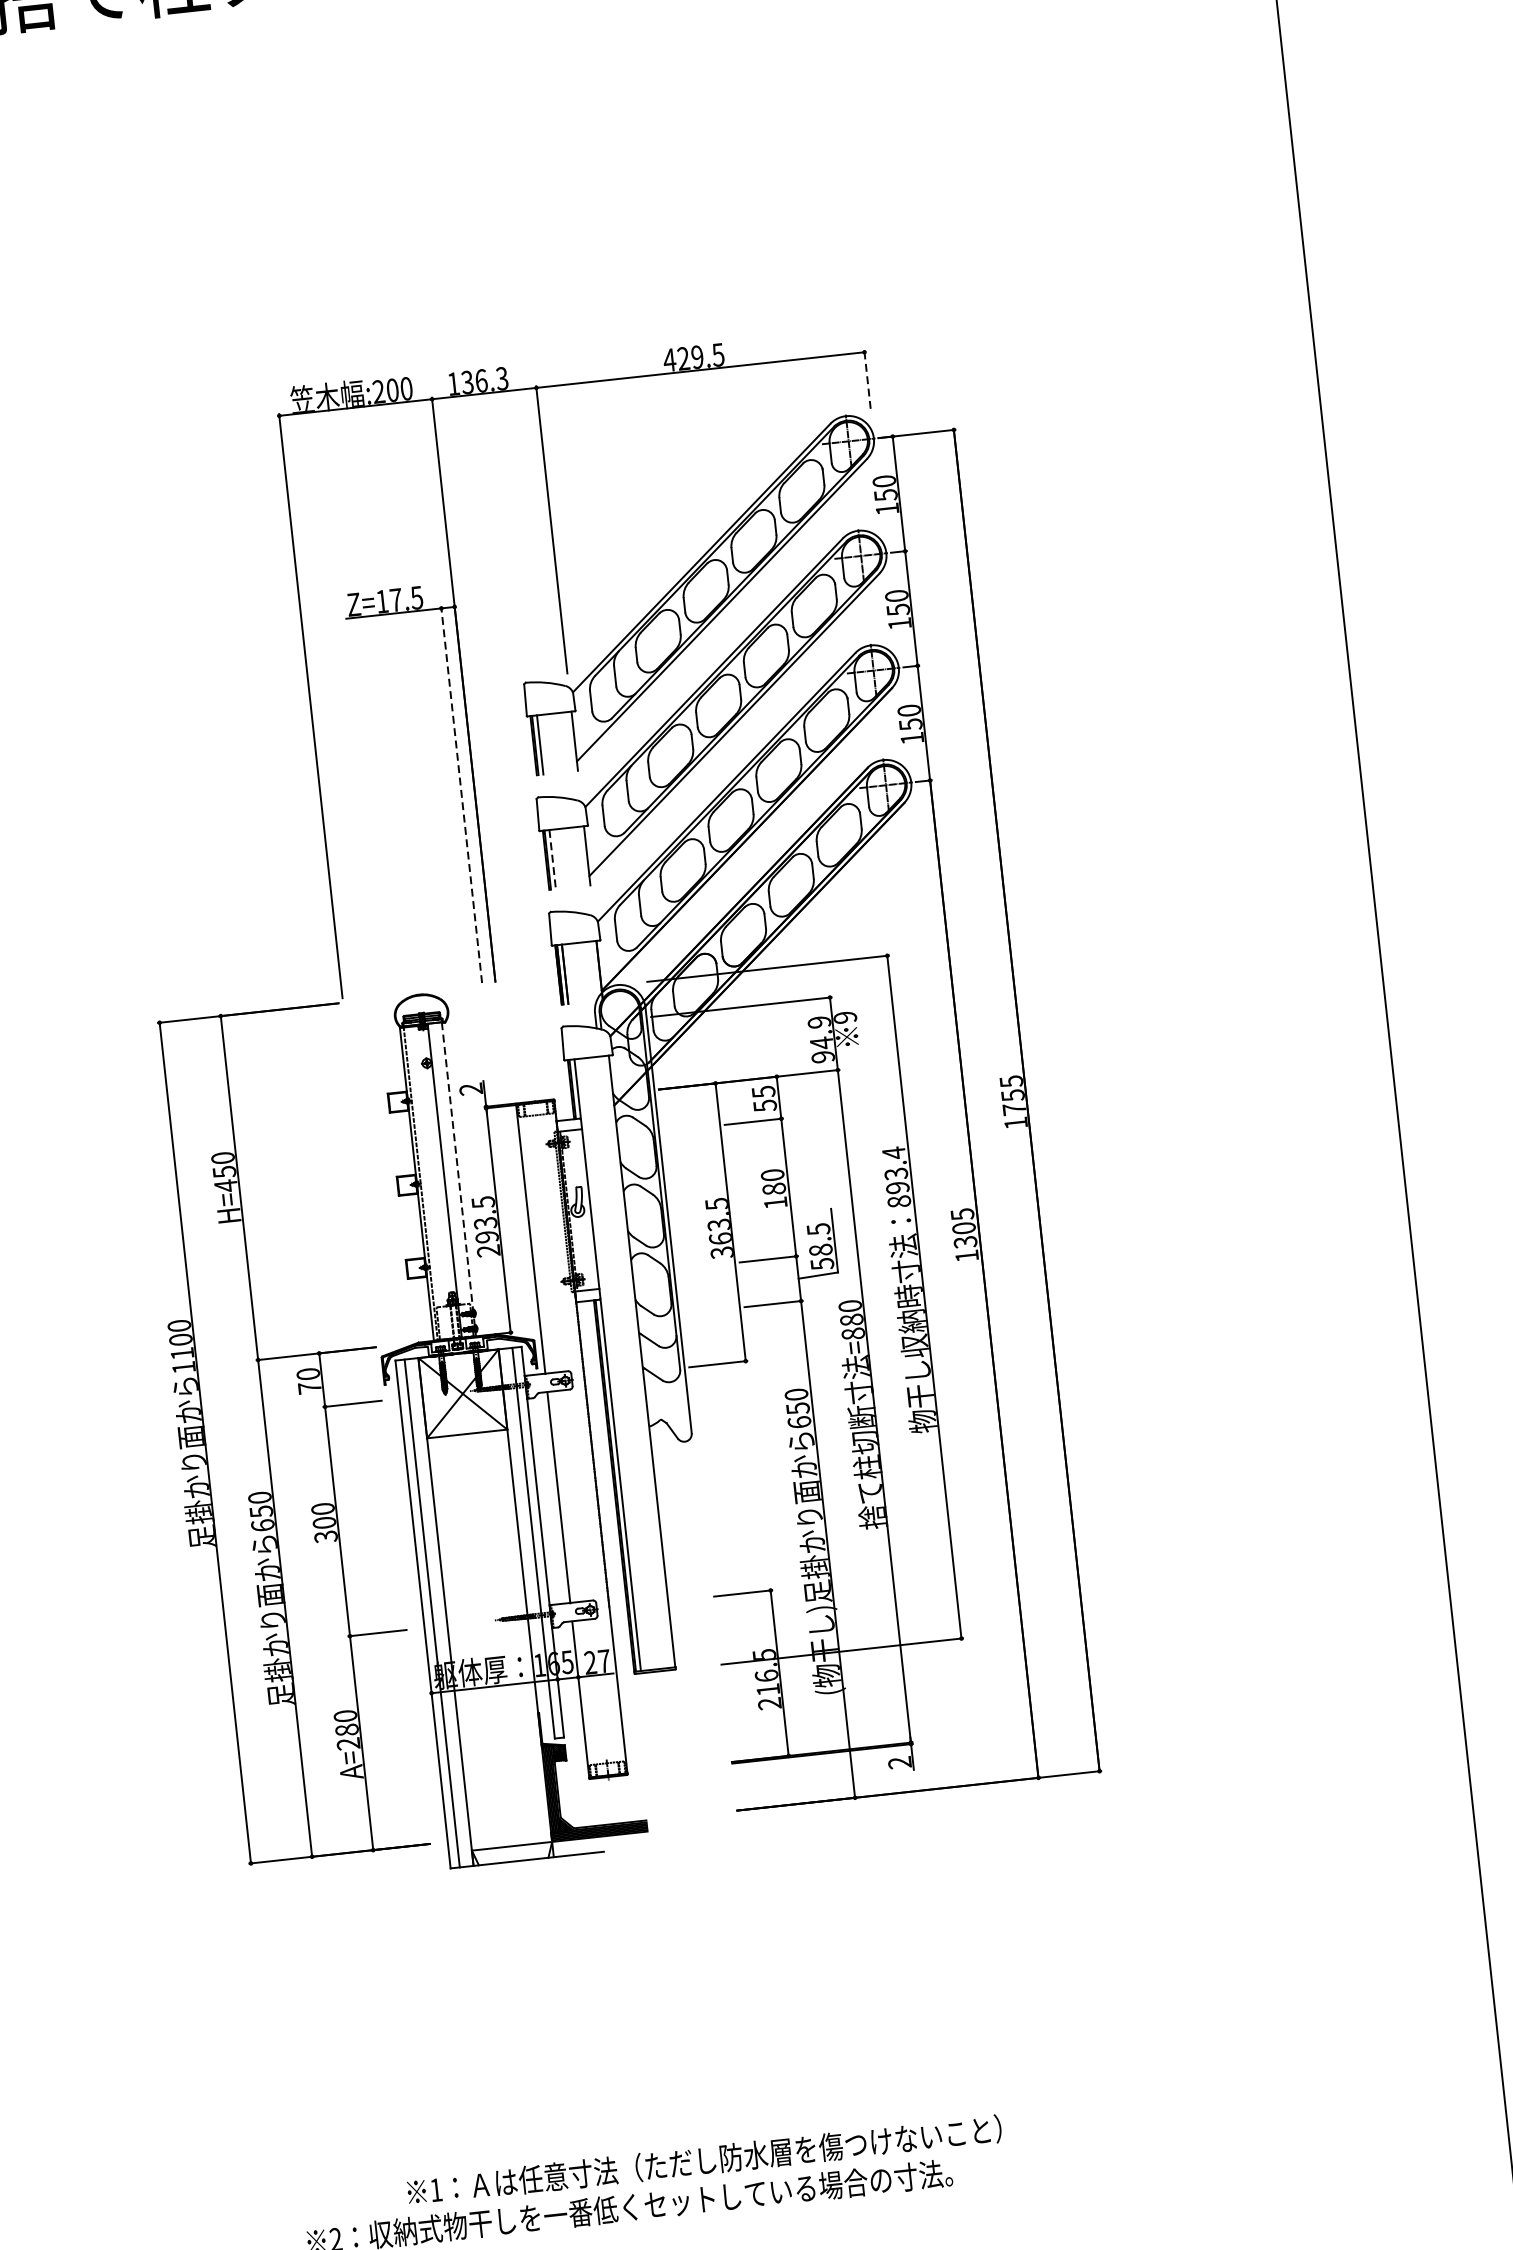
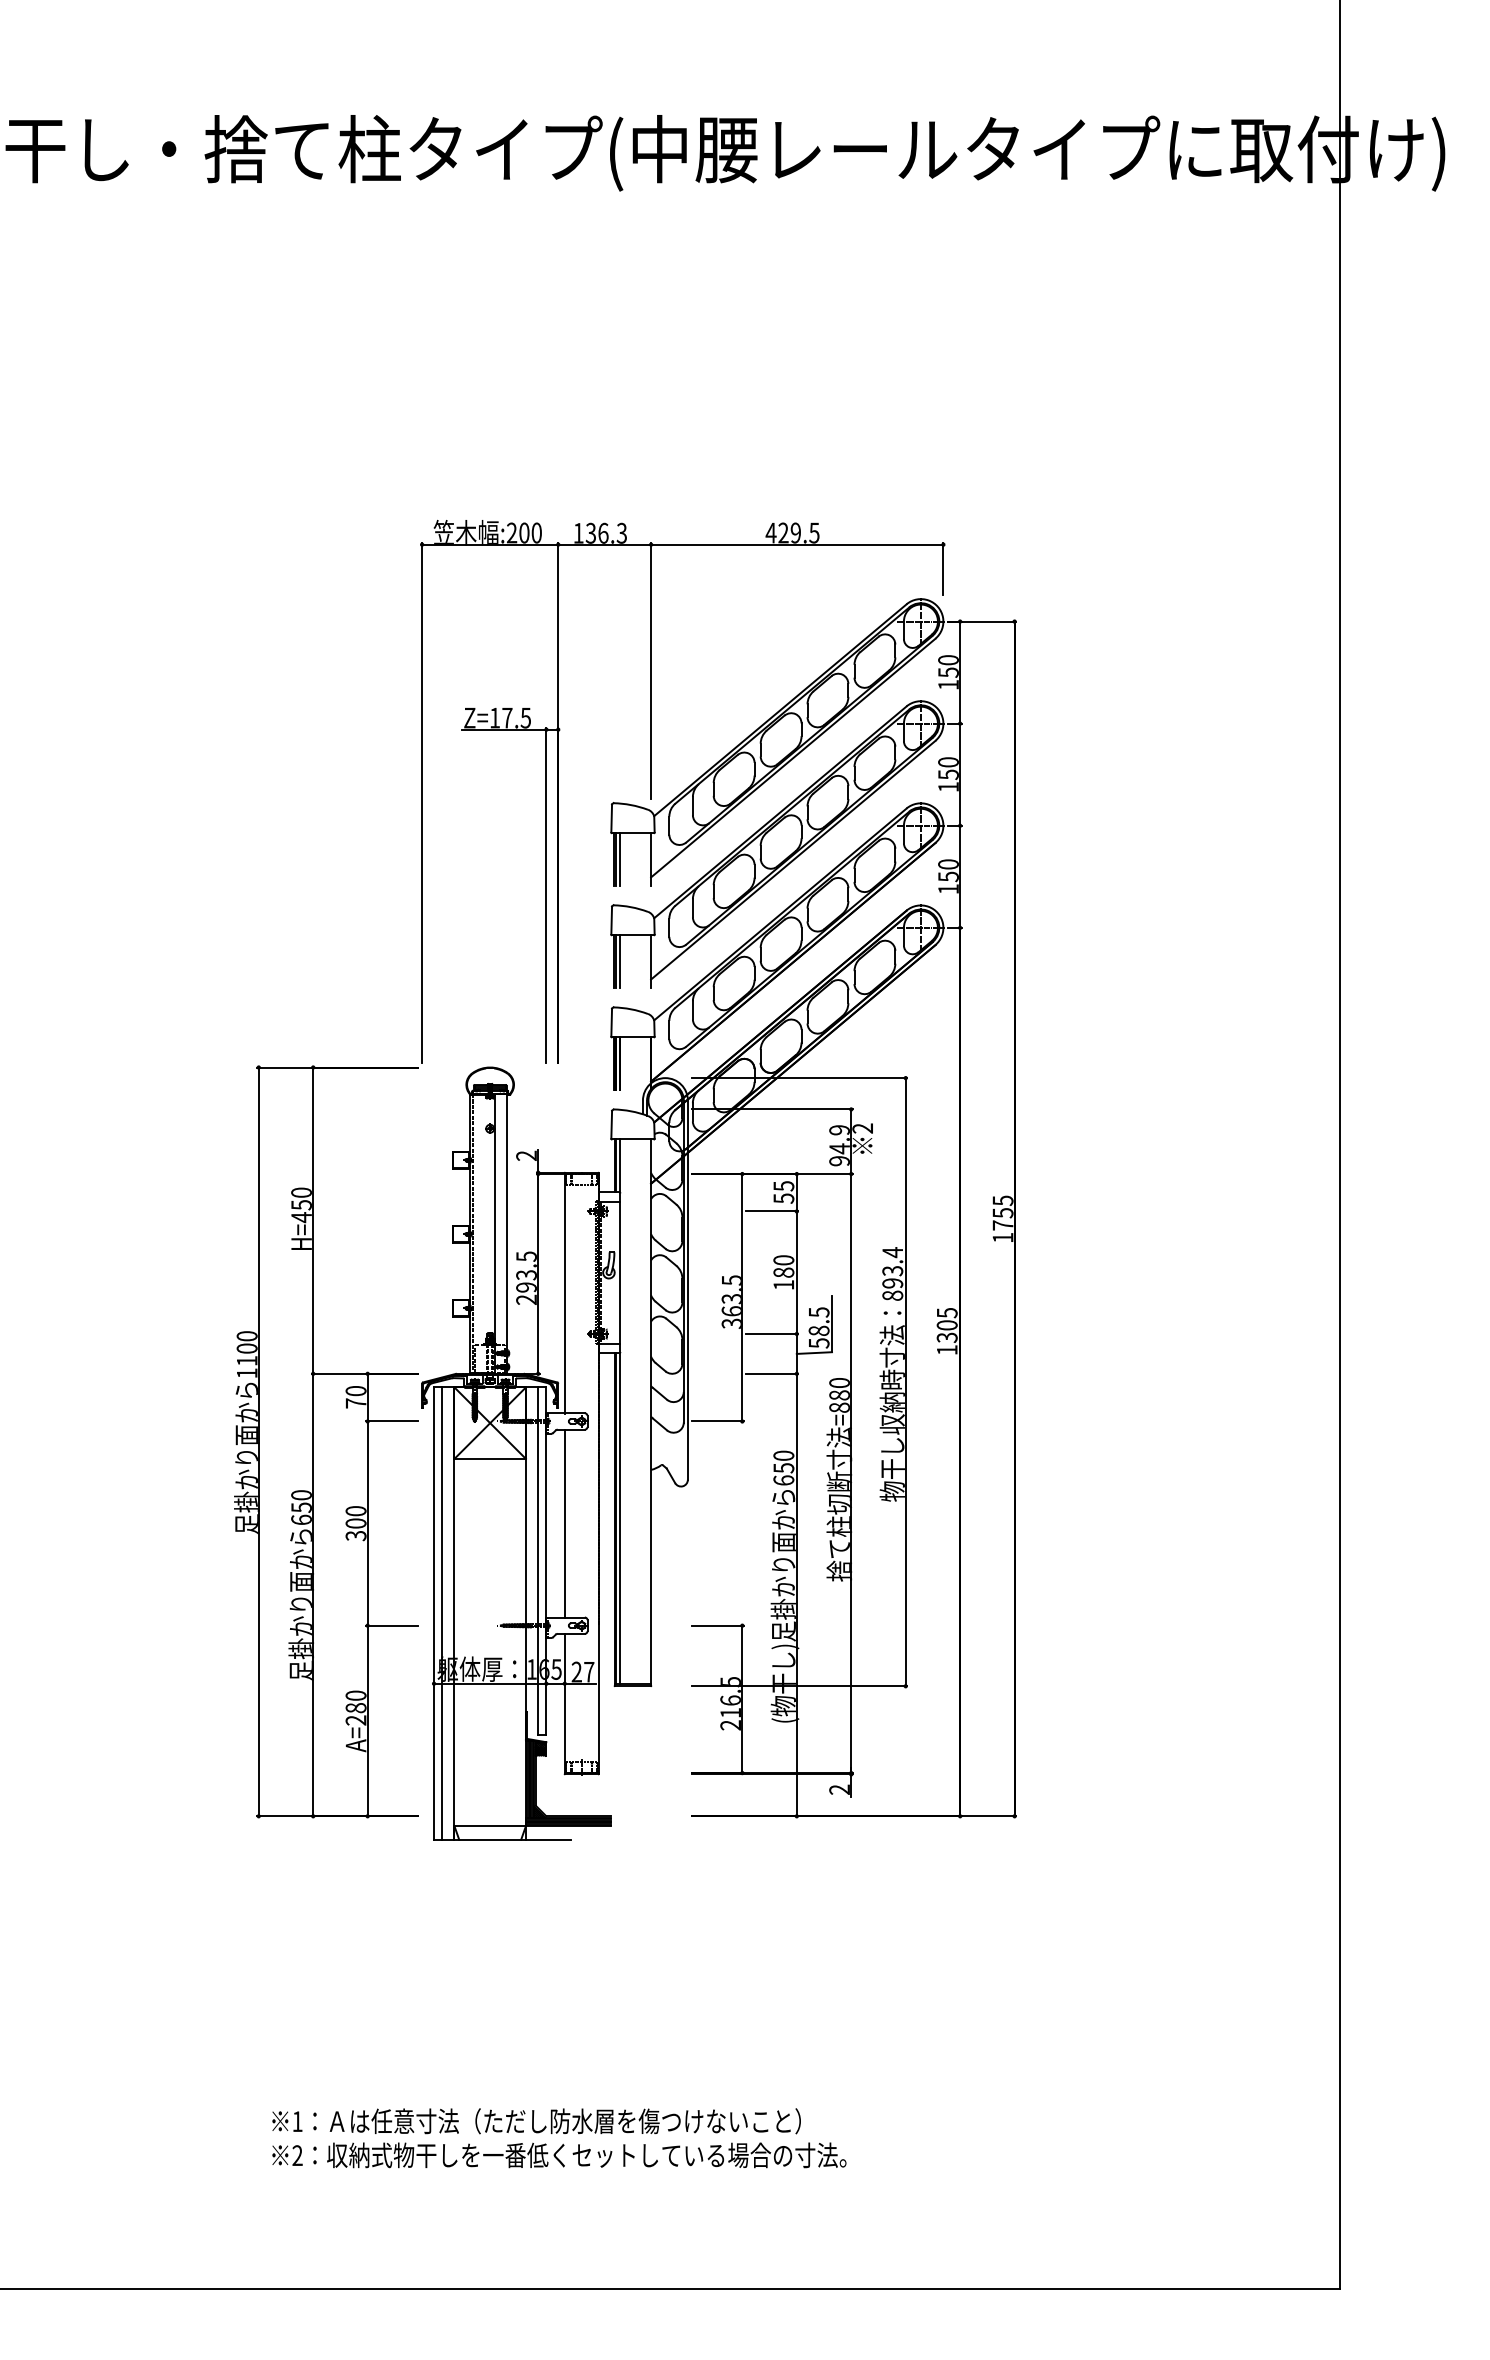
line: (867, 380) -> (943, 569), dashed -> solid
line: (461, 794) -> (546, 895), dashed -> solid
line: (552, 859) -> (620, 961), dashed -> solid
text: (844, 1017) -> (862, 1128), 9 -> 2
line: (459, 1178) -> (507, 1233), dashed -> solid
text: (704, 2160) -> (536, 2121), moved

